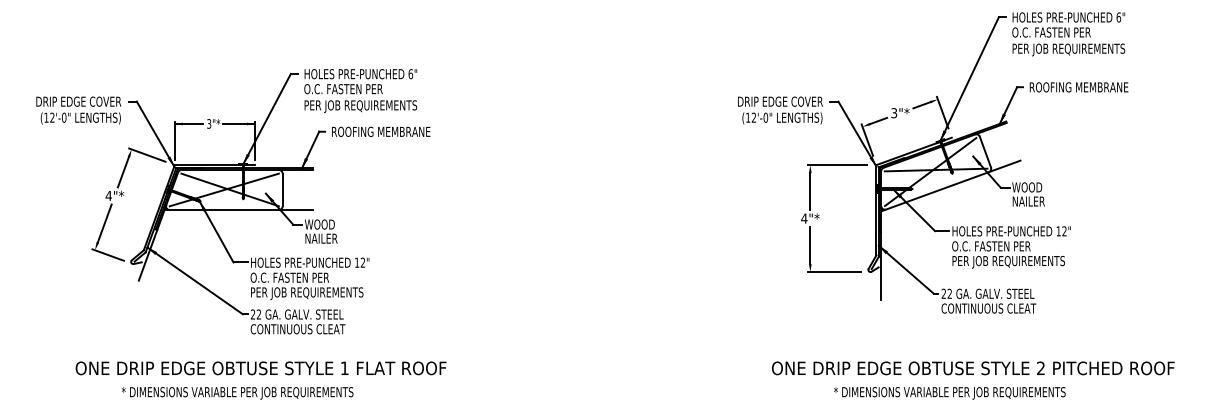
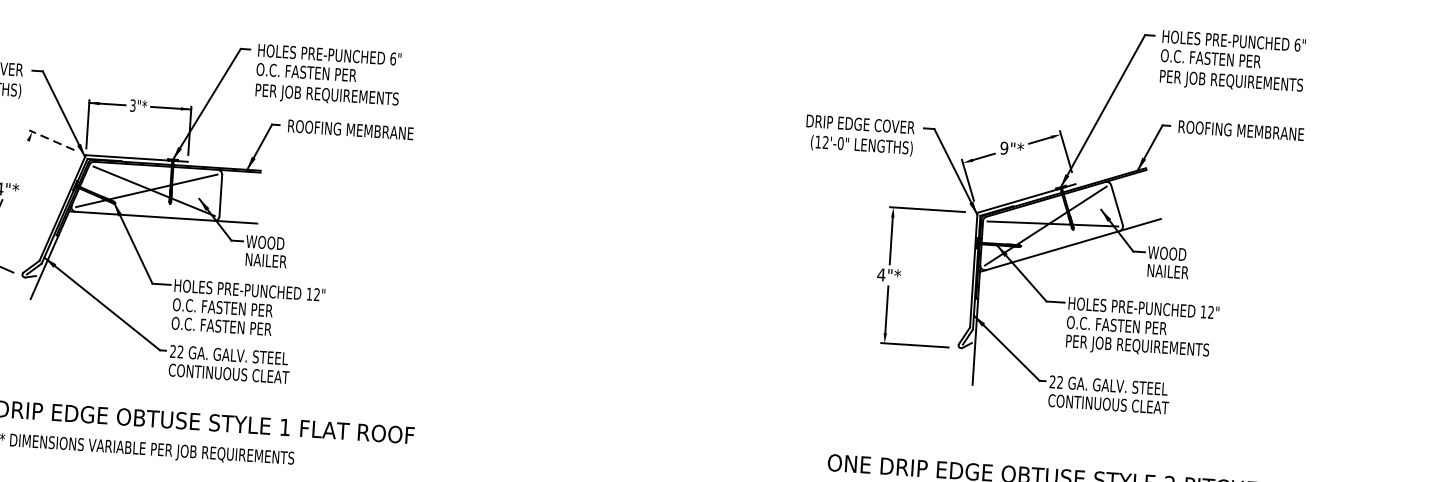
text: (894, 112) -> (1004, 147), 3"* -> 9"*
line: (146, 154) -> (50, 139), solid -> dashed
line: (122, 171) -> (18, 158), removed
text: (306, 293) -> (242, 329), PER JOB REQUIREMENTS -> O.C. FASTEN PER

